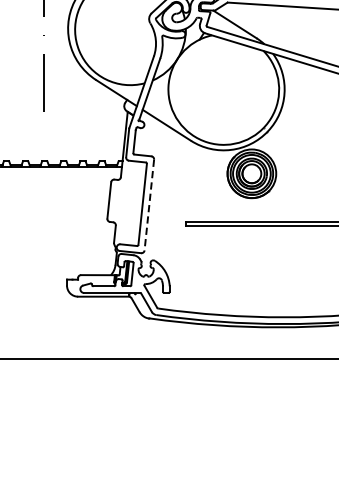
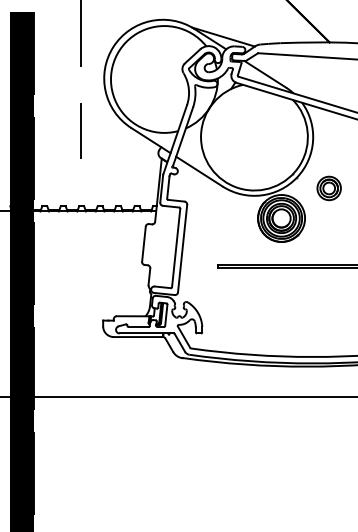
part: (300, 142) -> (328, 188), added
line: (149, 205) -> (182, 249), dashed -> solid

